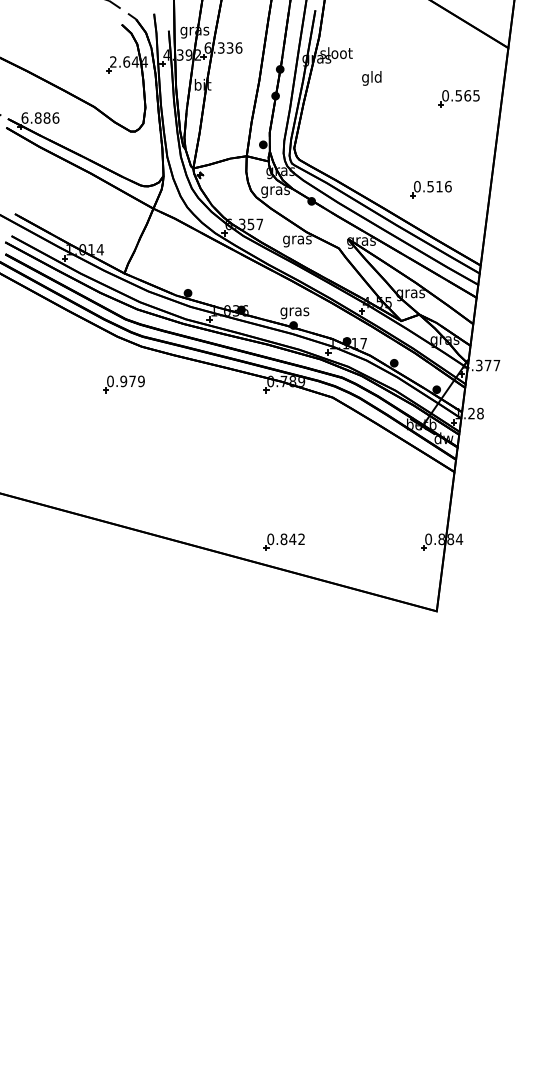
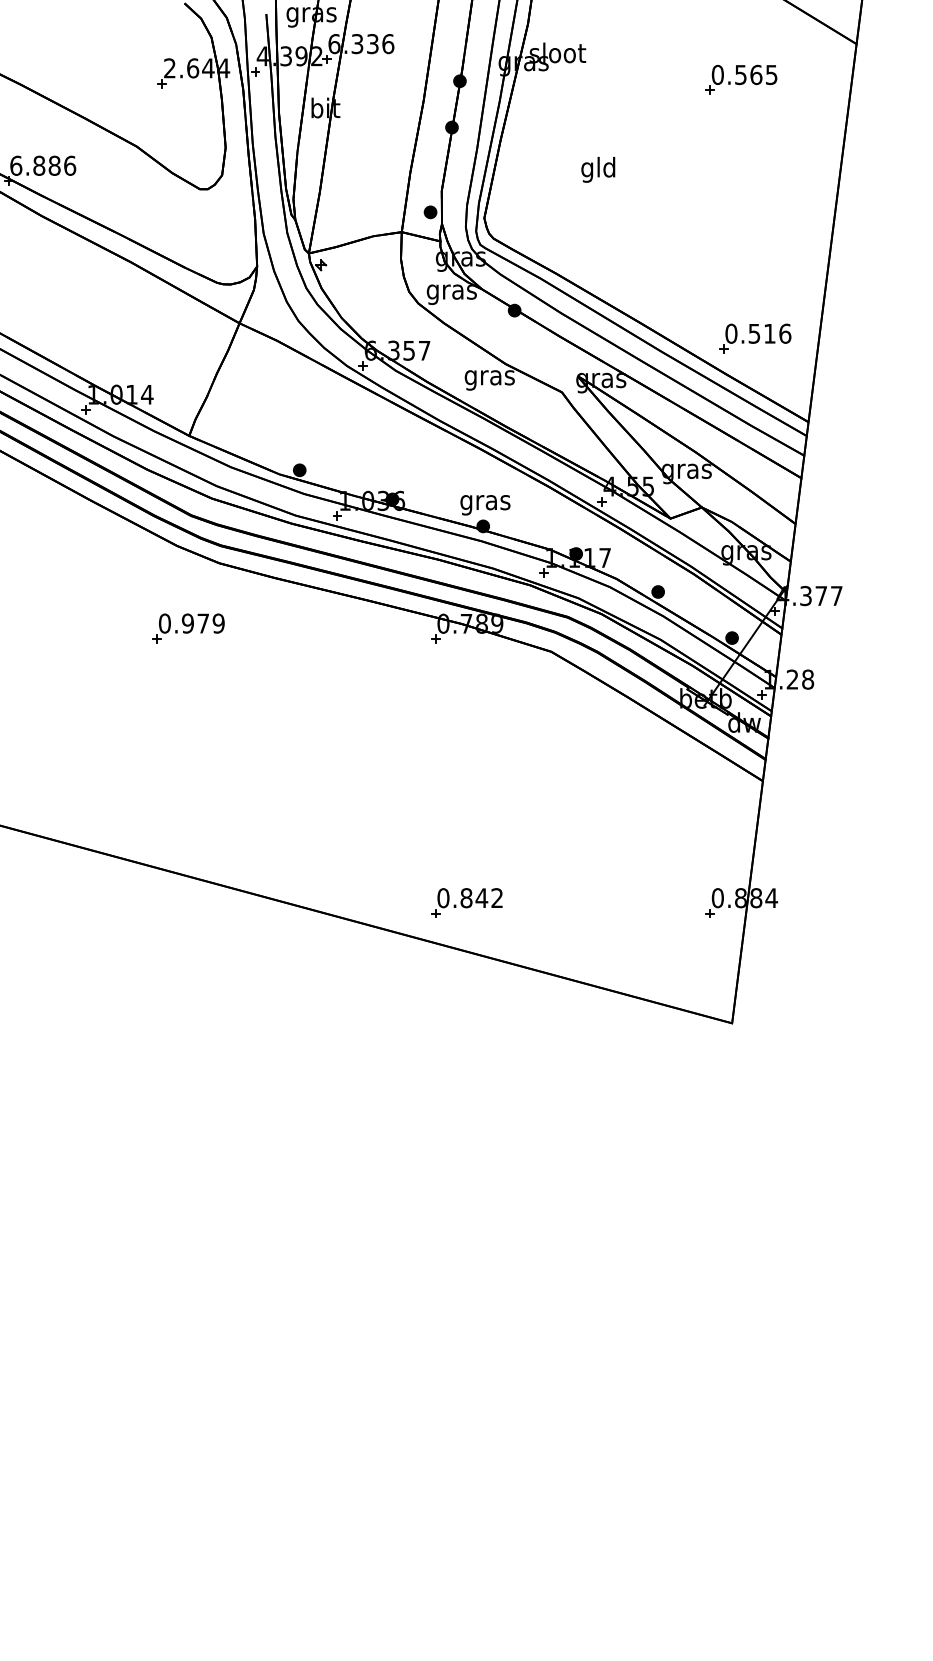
text: (371, 78) -> (597, 170), moved
part: (458, 98) -> (740, 79), moved
part: (430, 189) -> (754, 338), moved

